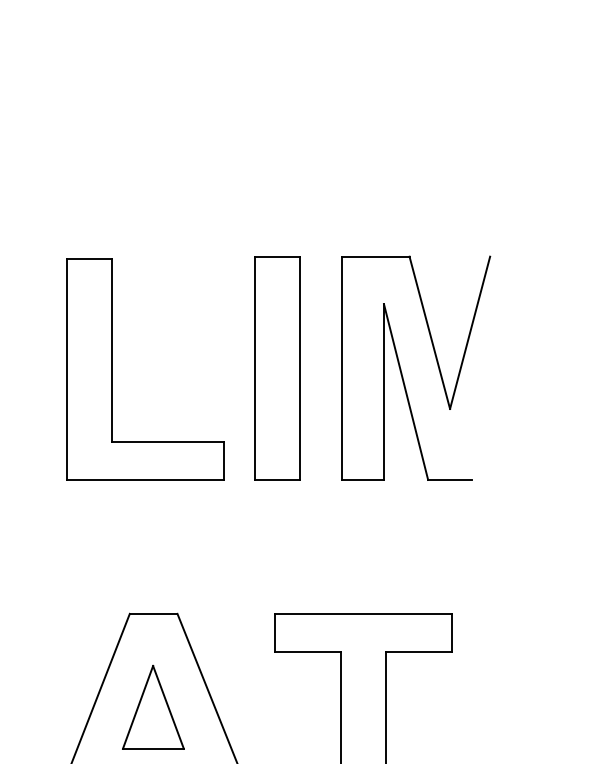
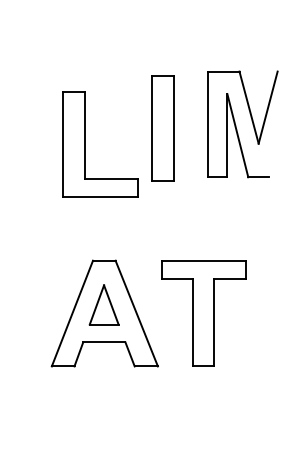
part: (276, 368) -> (162, 128), moved
part: (403, 370) -> (236, 125), moved

